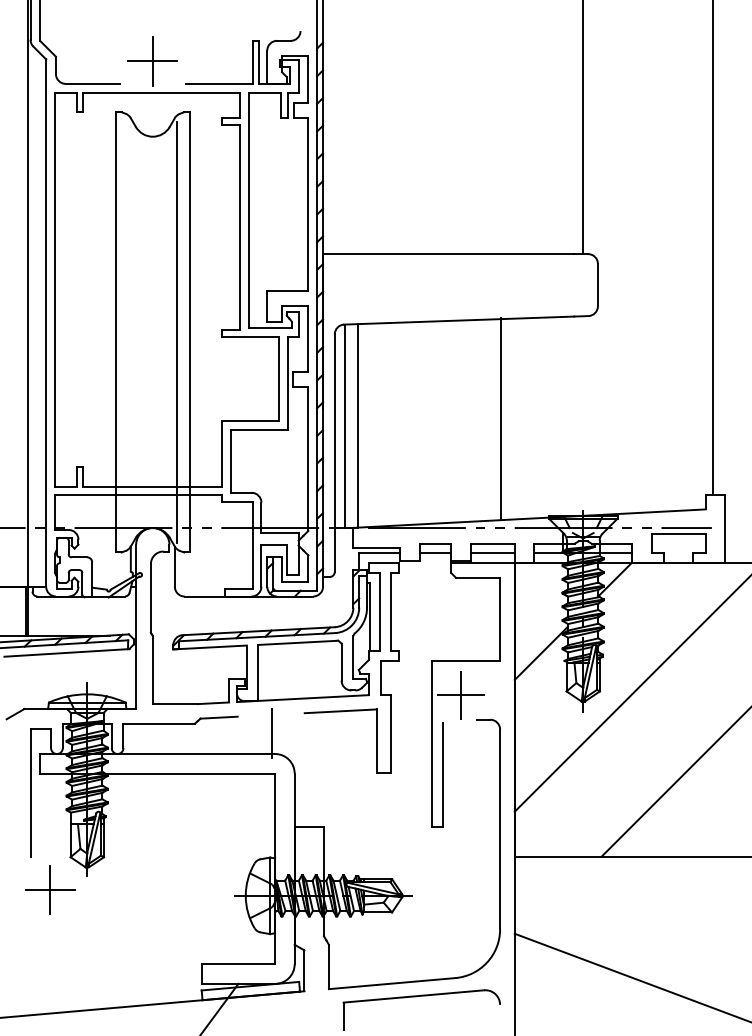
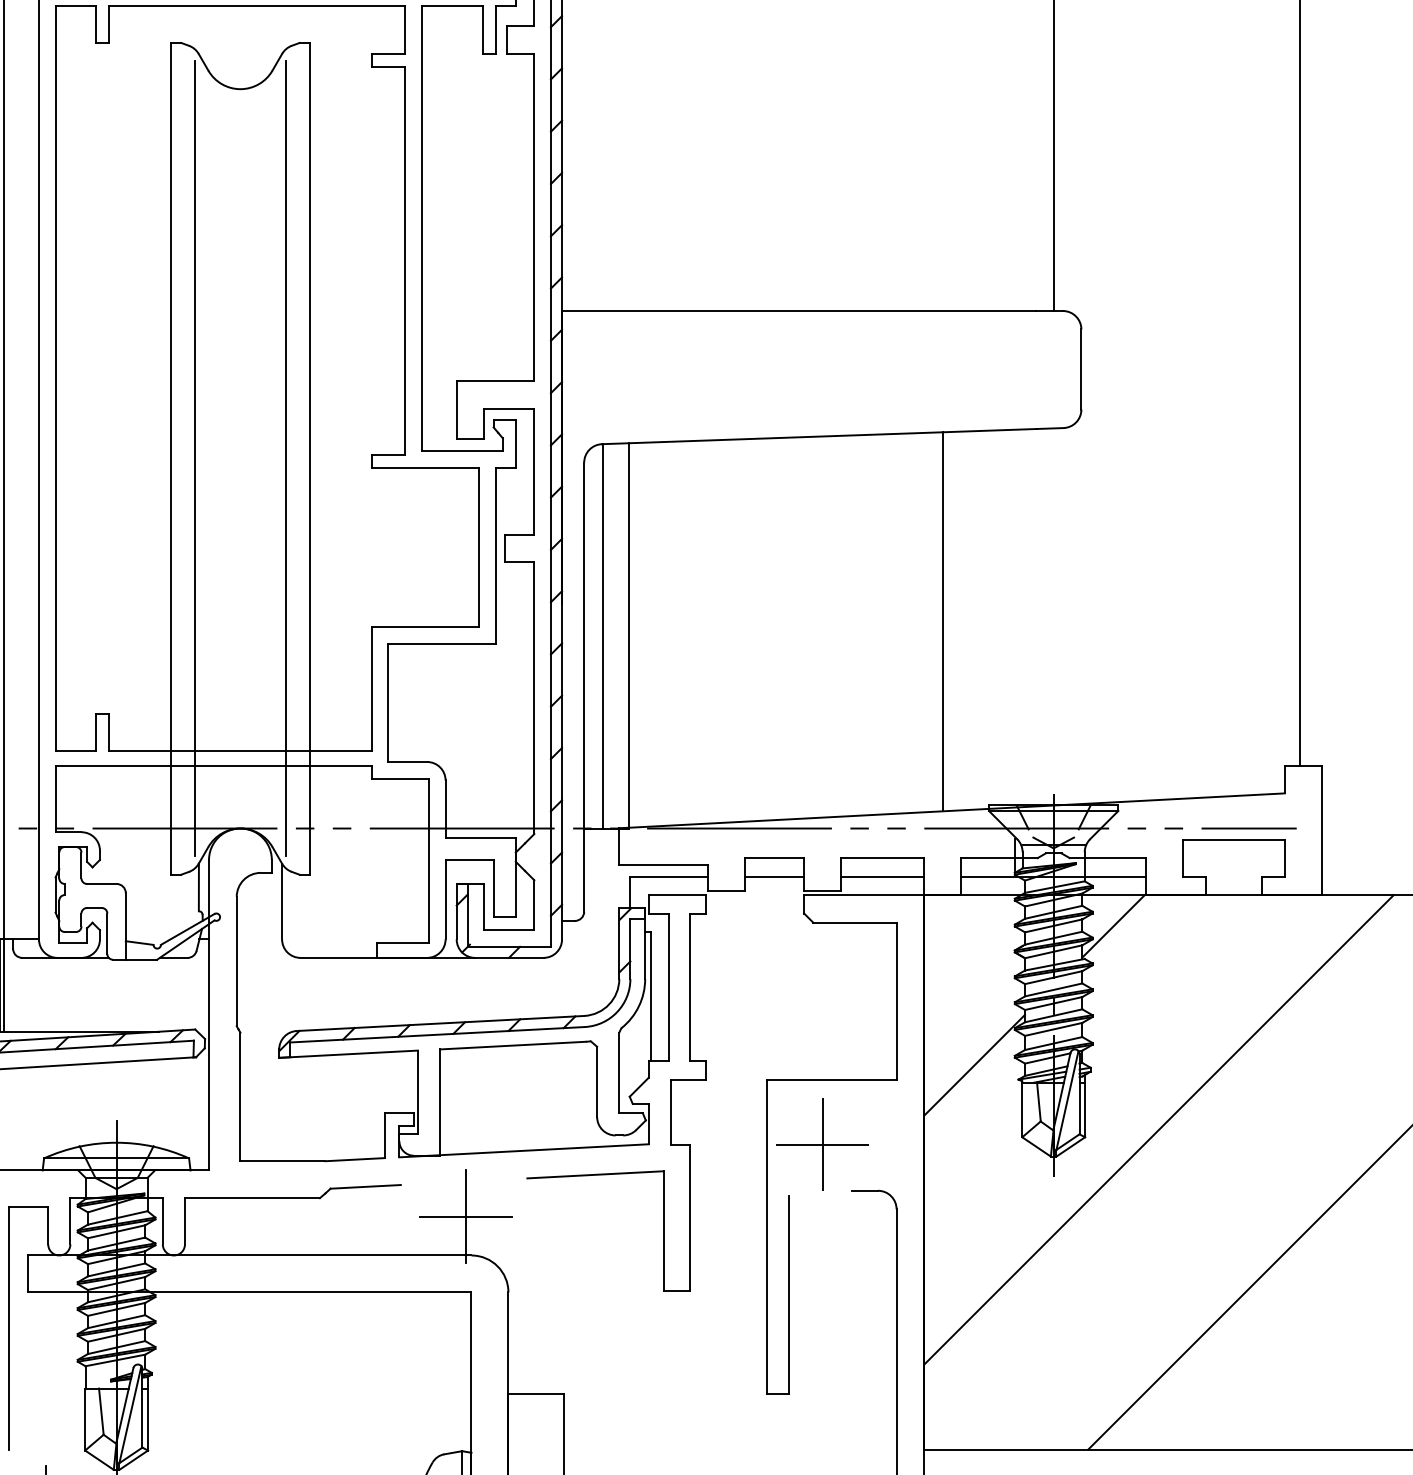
line: (128, 332) -> (194, 459), added
line: (500, 418) -> (942, 621), moved
line: (271, 733) -> (464, 1216), added

